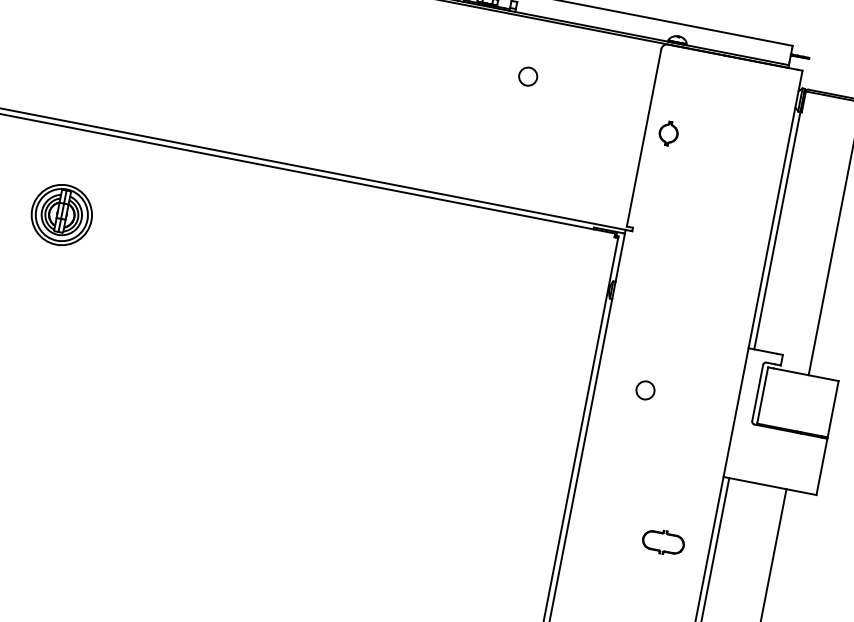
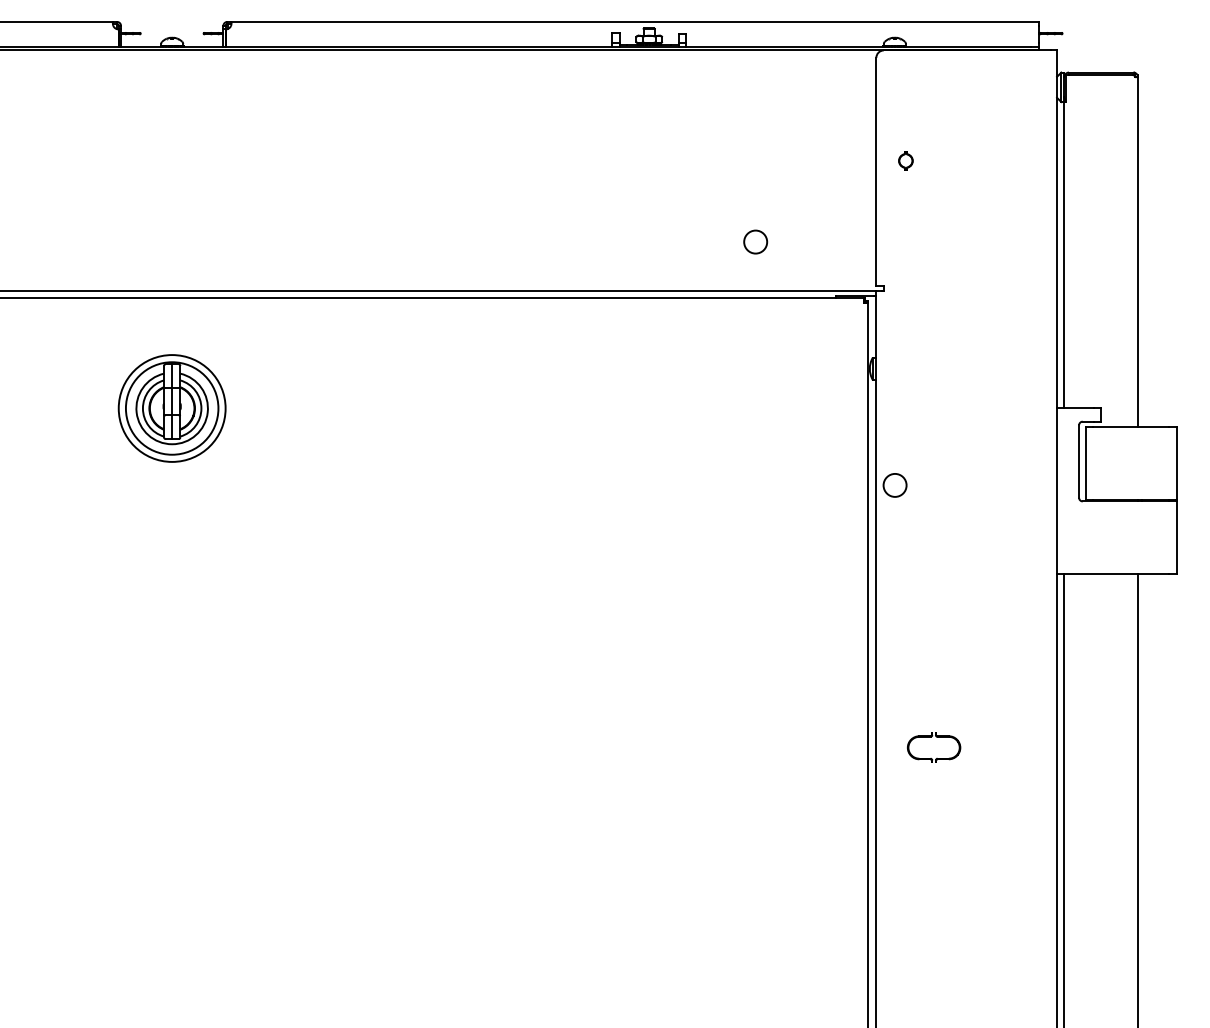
circle: (528, 76) -> (755, 241), moved
part: (668, 133) -> (905, 160), size x0.6
part: (61, 214) -> (171, 408), size x1.4
circle: (645, 390) -> (894, 485), moved
part: (666, 534) -> (936, 737), moved

